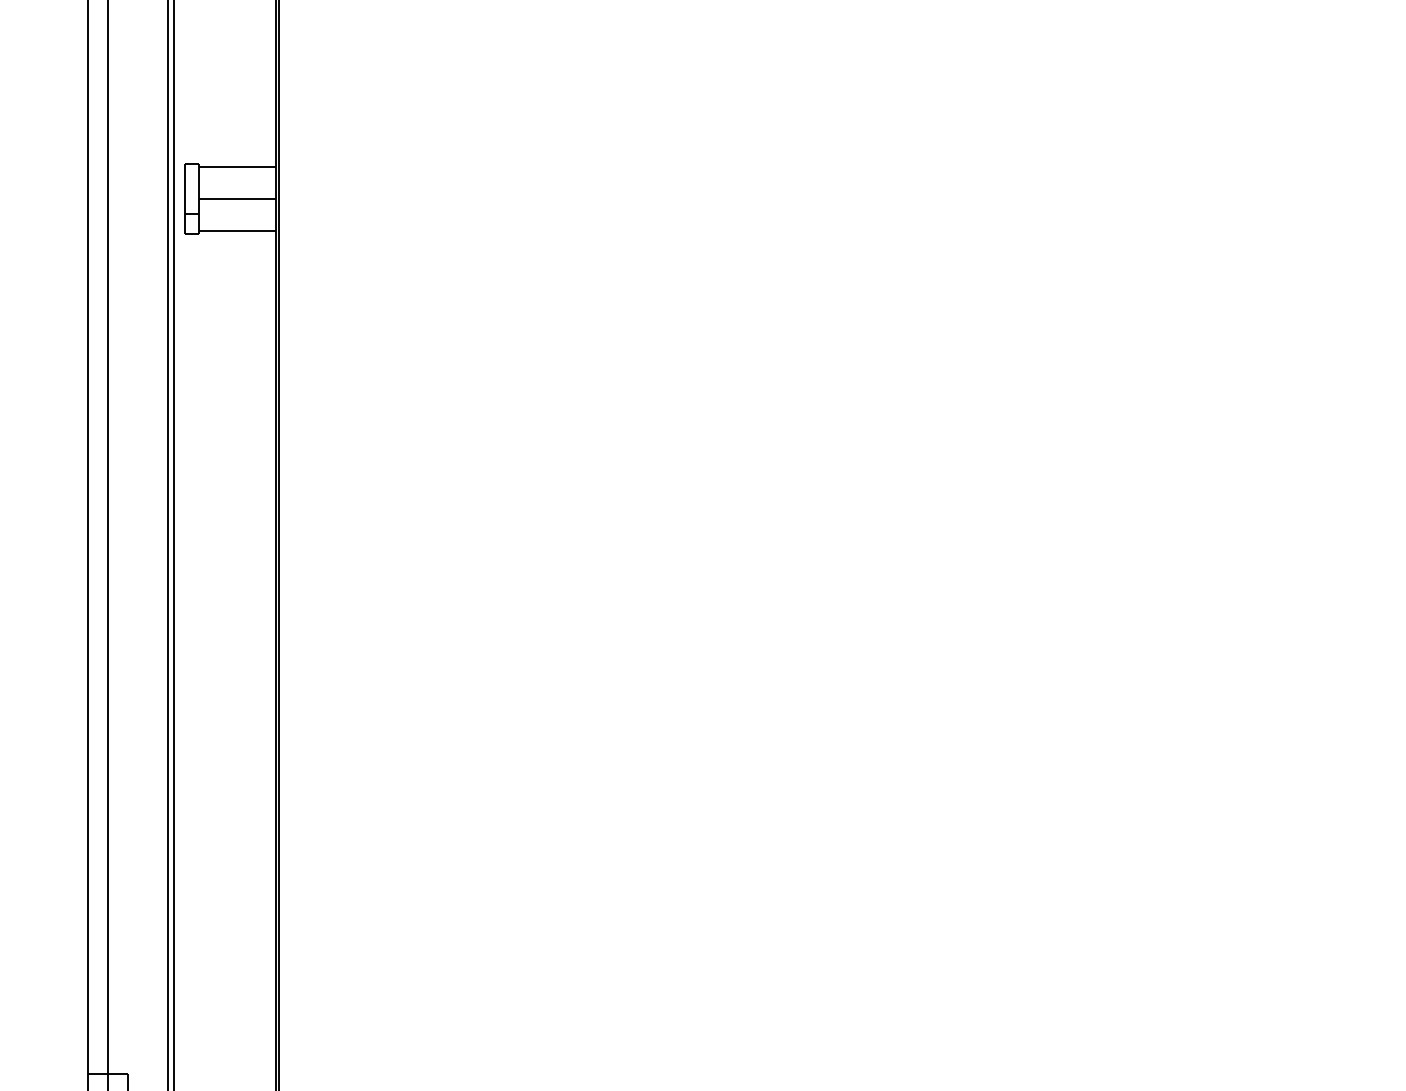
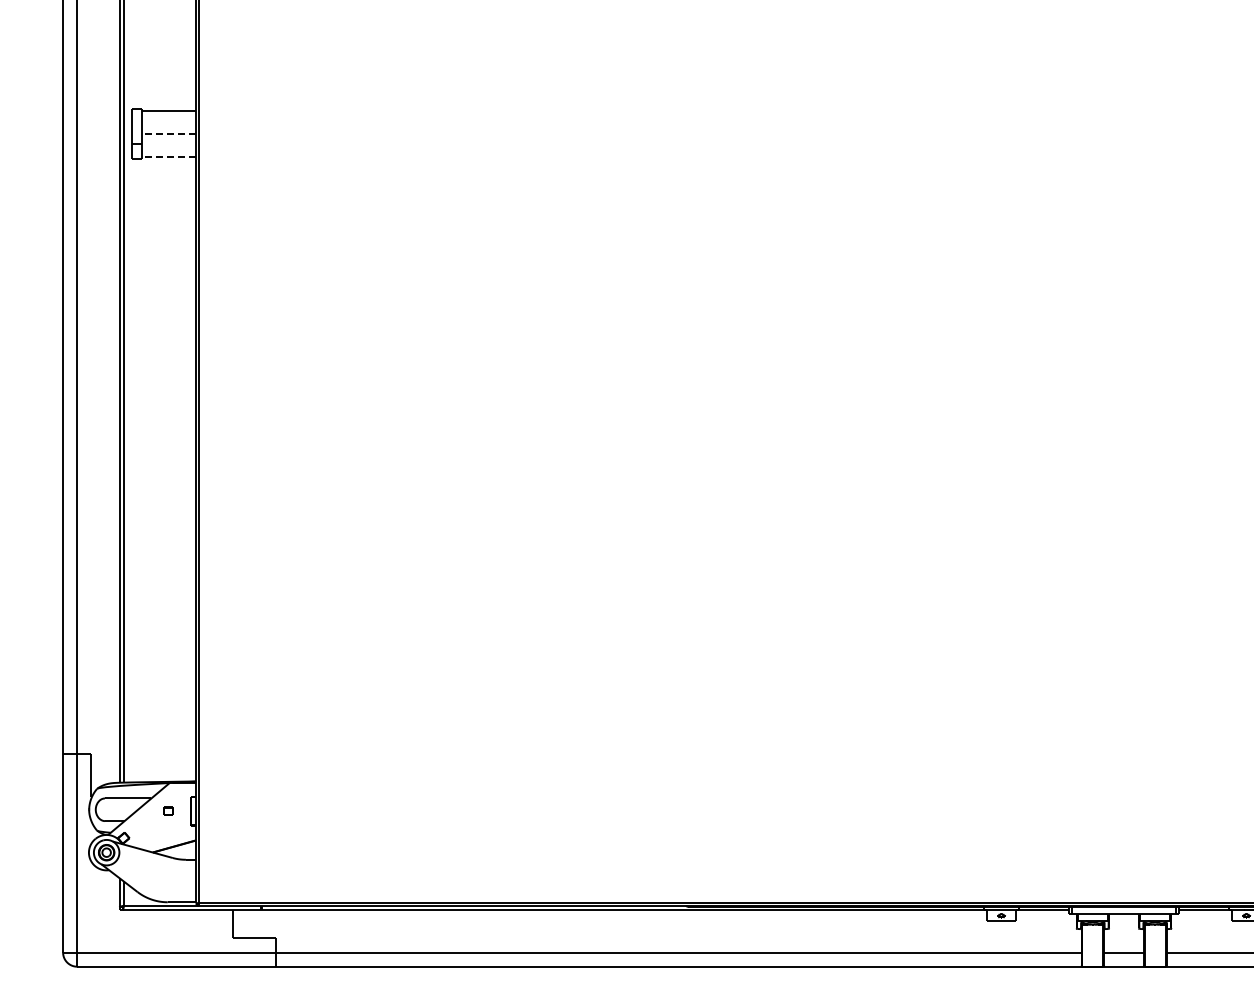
line: (236, 198) -> (168, 133), solid -> dashed
line: (236, 231) -> (168, 156), solid -> dashed

